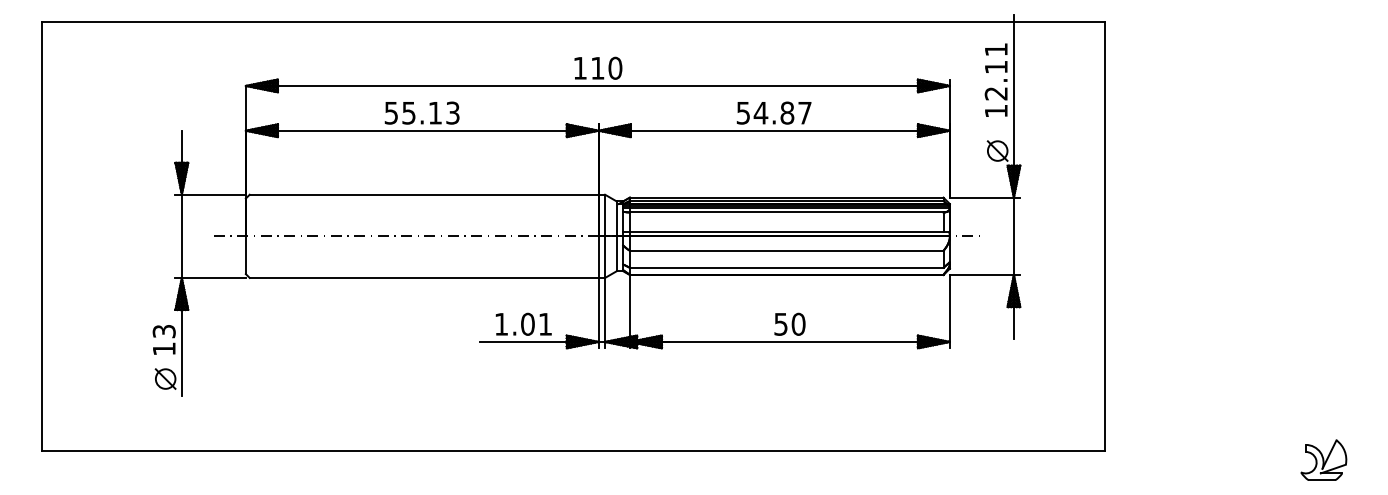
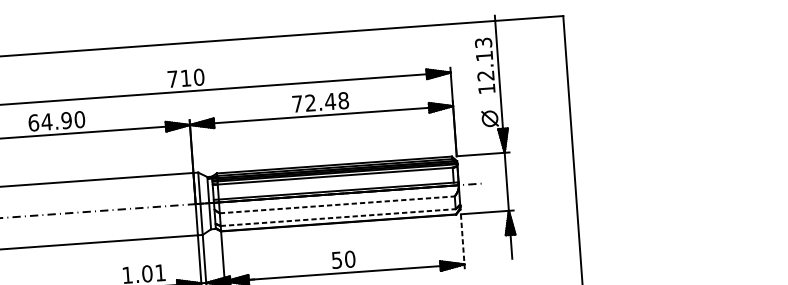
text: (995, 49) -> (482, 42), 12.11 -> 12.13
text: (579, 68) -> (172, 79), 110 -> 710
text: (421, 112) -> (56, 120), 55.13 -> 64.90
text: (773, 112) -> (319, 101), 54.87 -> 72.48
line: (786, 250) -> (337, 204), solid -> dashed
line: (786, 267) -> (338, 217), solid -> dashed
line: (949, 311) -> (462, 241), solid -> dashed

